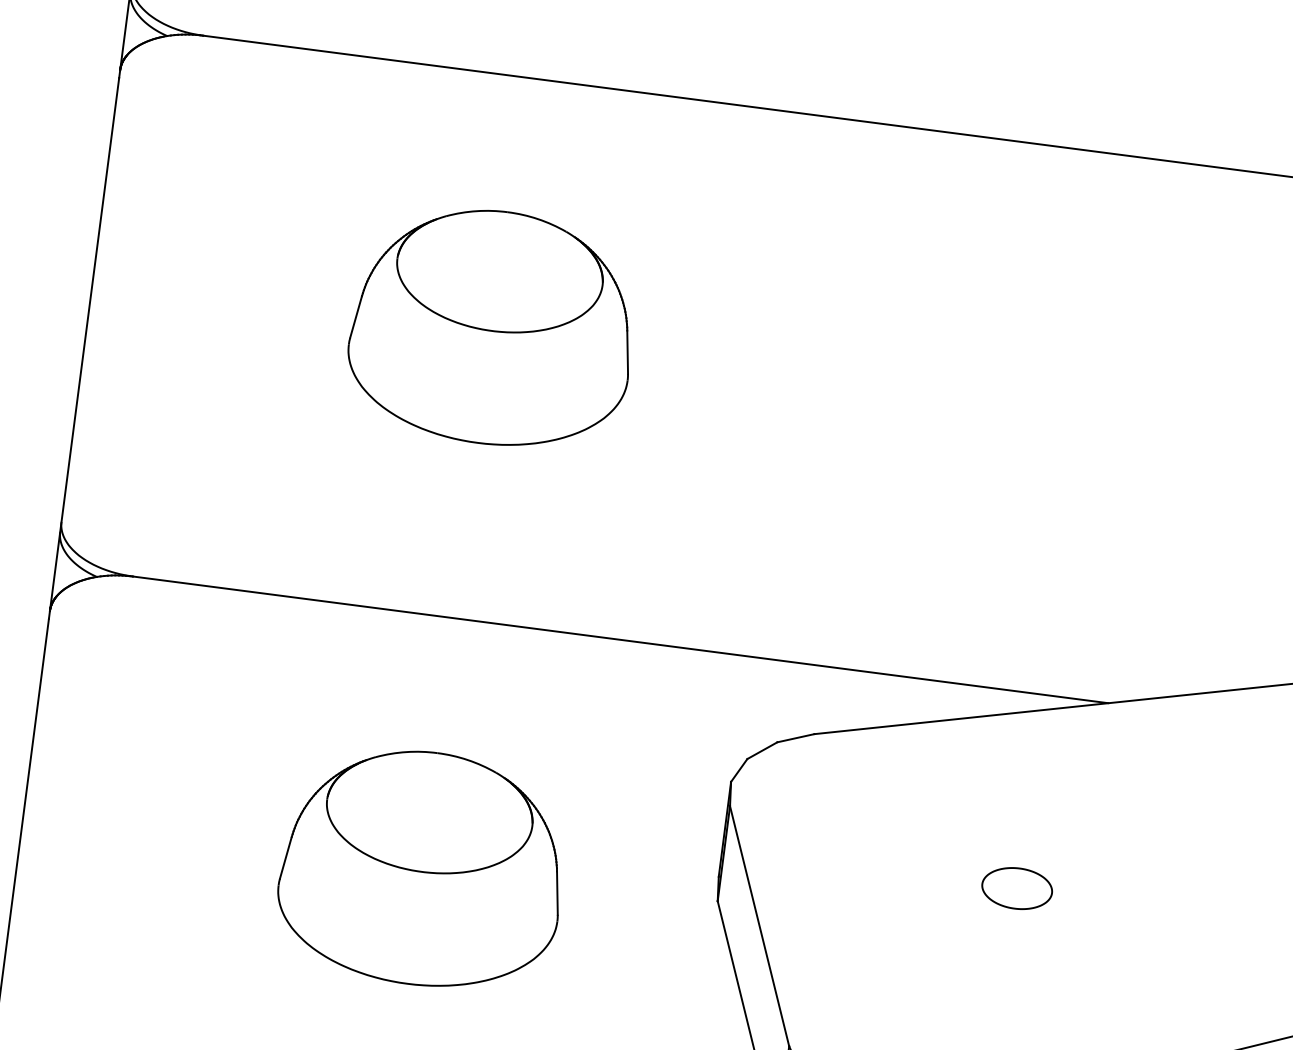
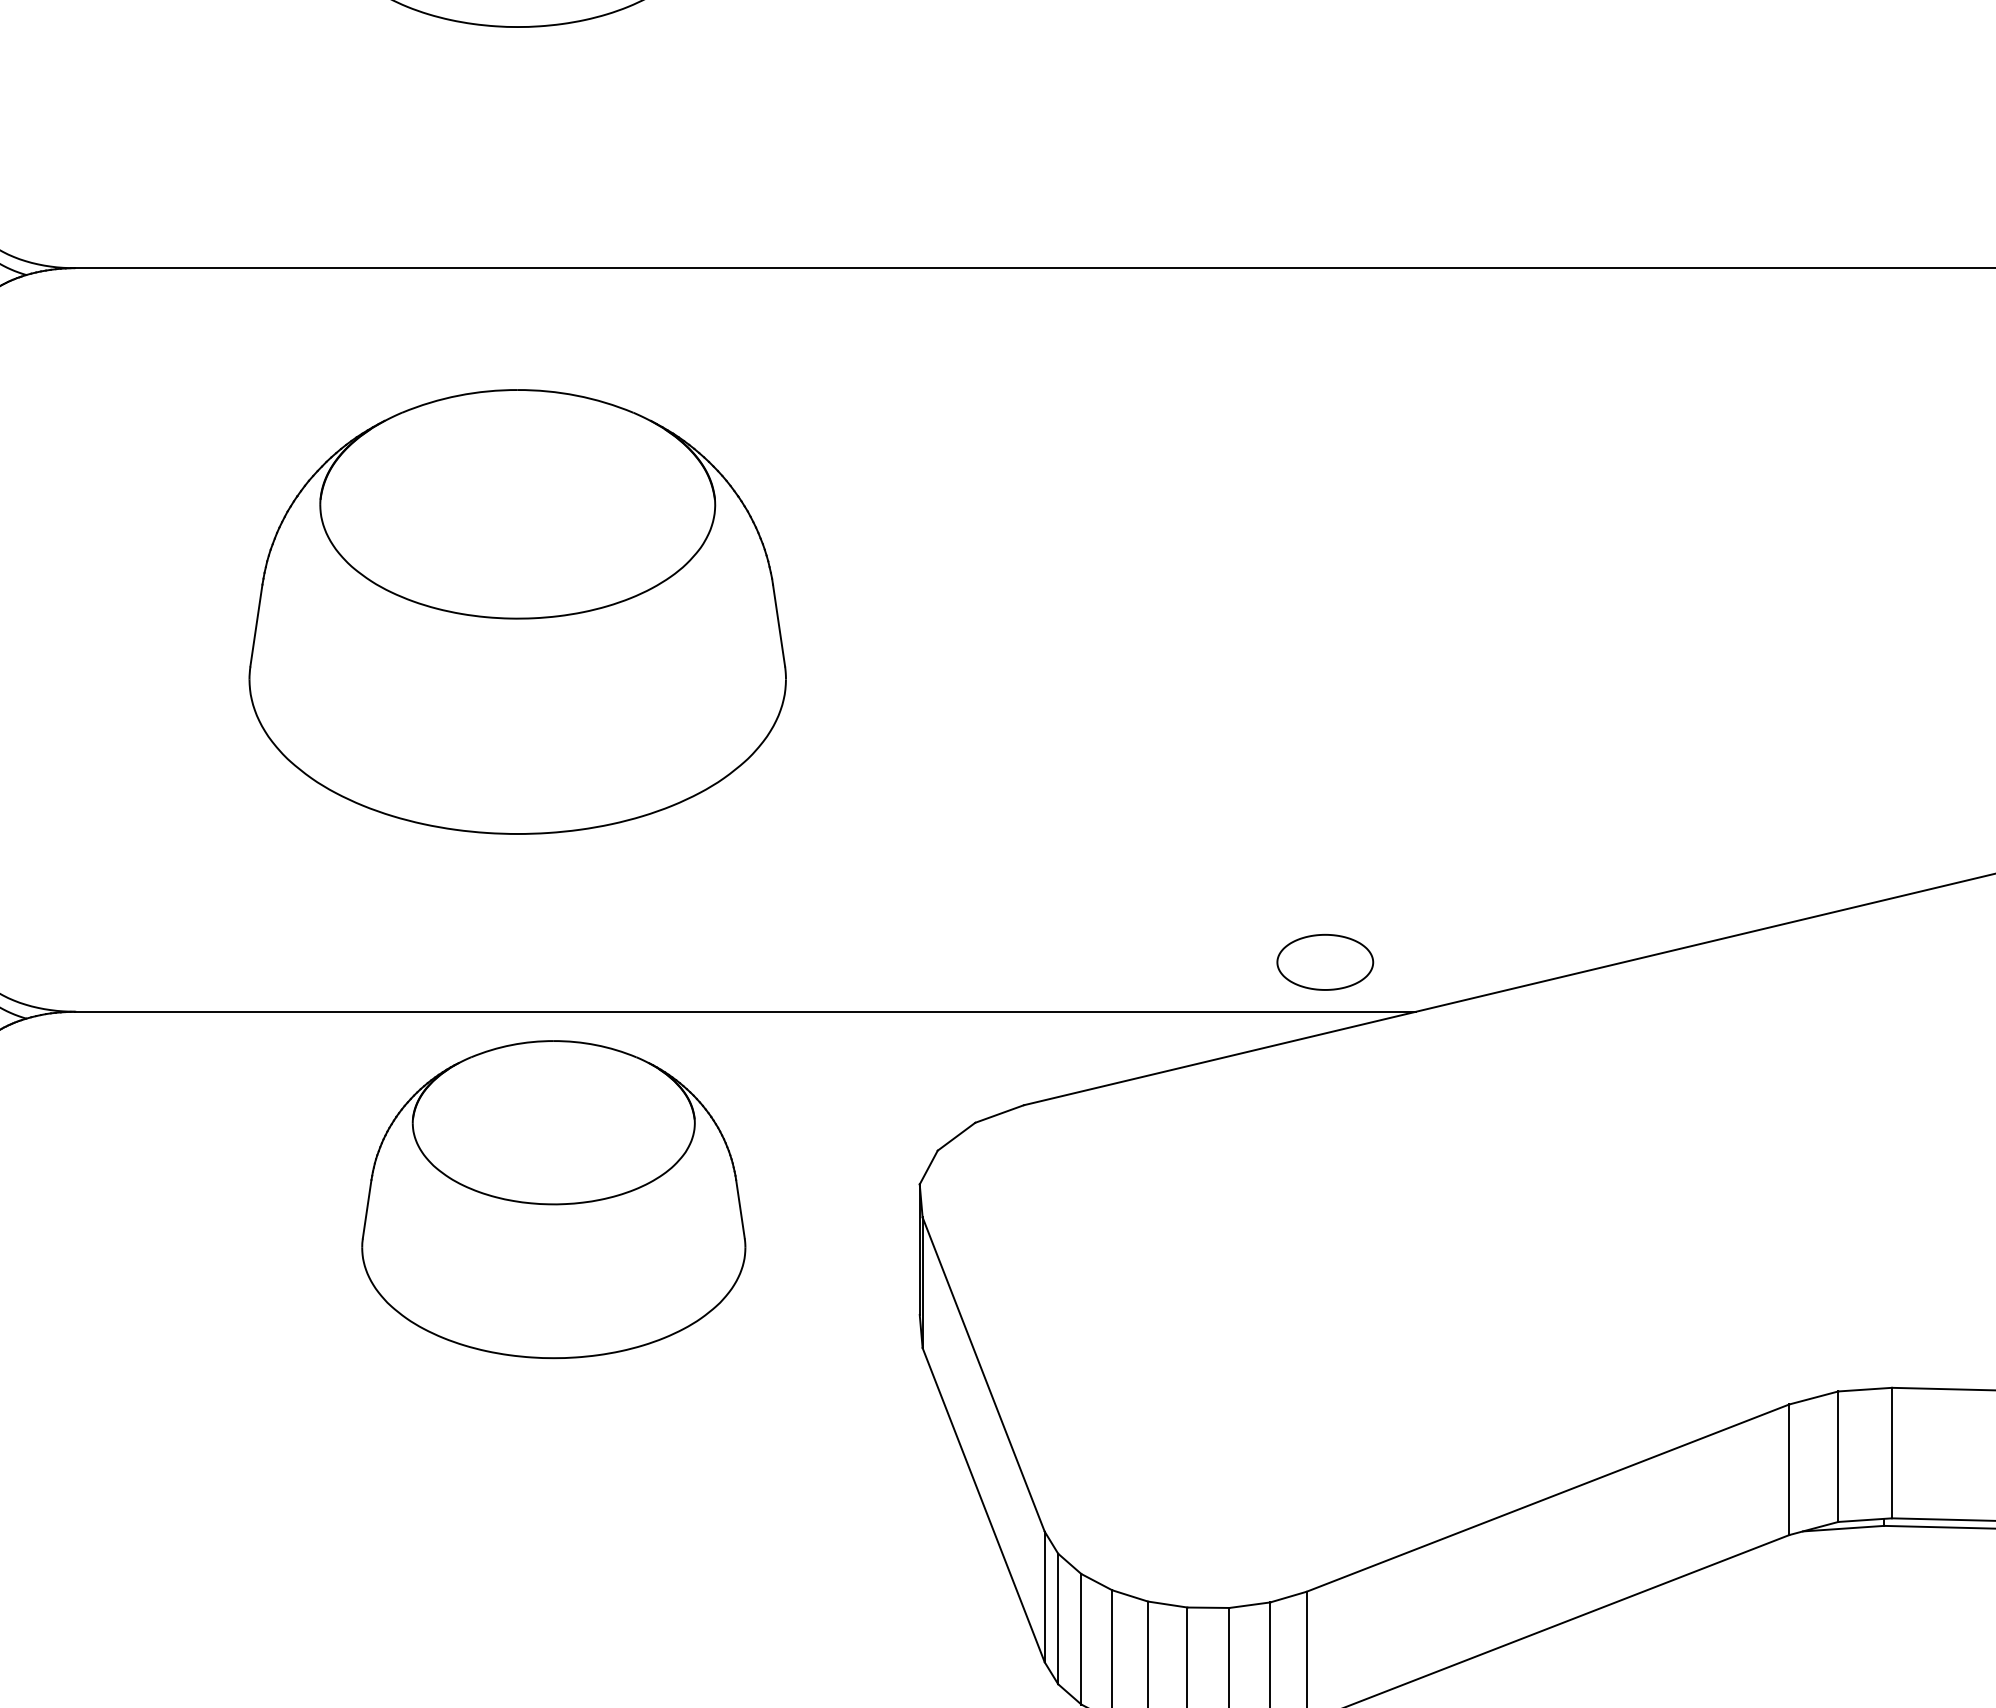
part: (492, 327) -> (517, 611), size x1.4
part: (422, 868) -> (553, 1199), moved
part: (1017, 888) -> (1325, 962), moved

